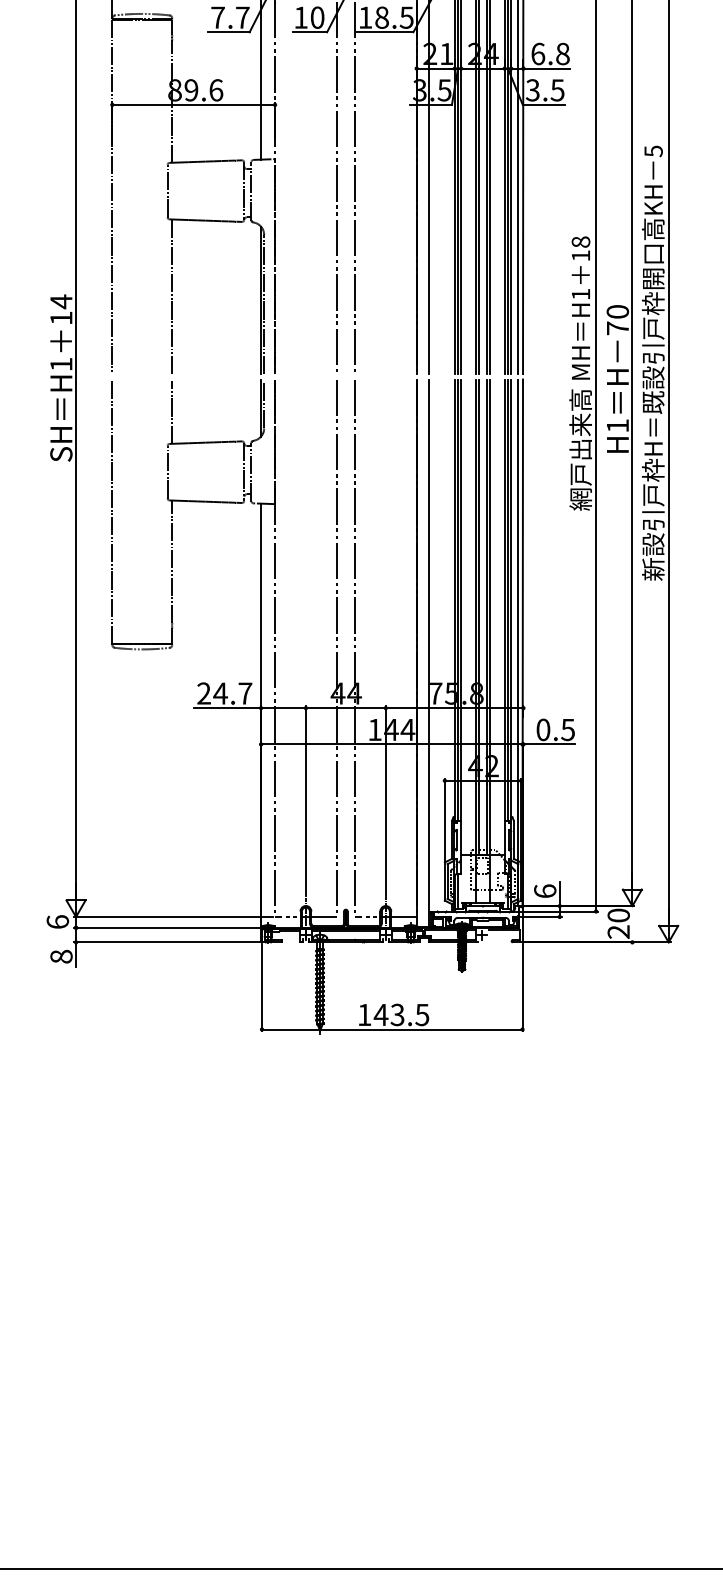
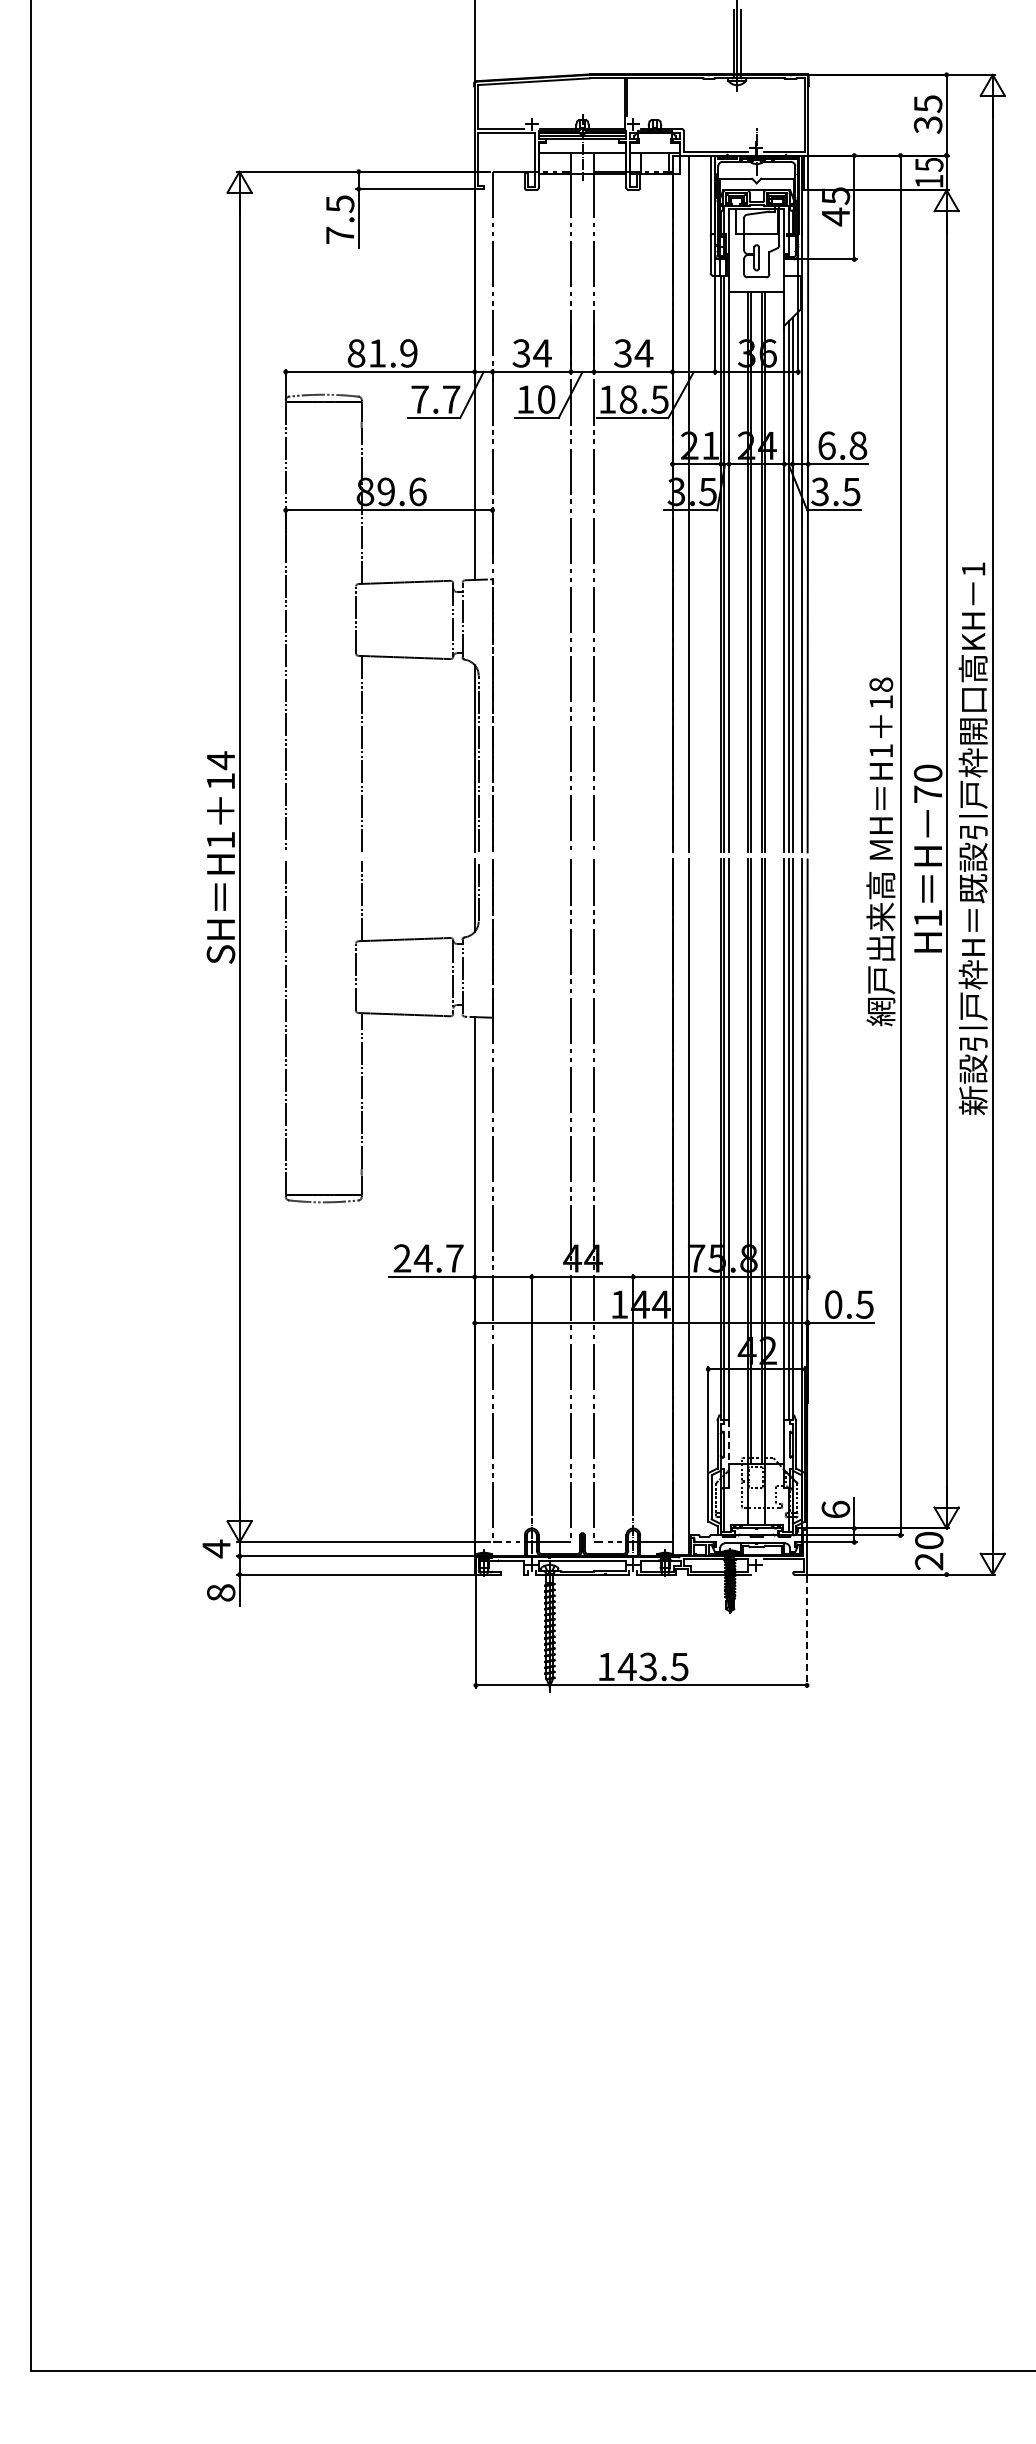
text: (653, 151) -> (973, 569), 5 -> 1
line: (461, 837) -> (729, 1441), solid -> dashed
text: (57, 921) -> (216, 1548), 6 -> 4
line: (522, 987) -> (807, 1631), solid -> dashed

